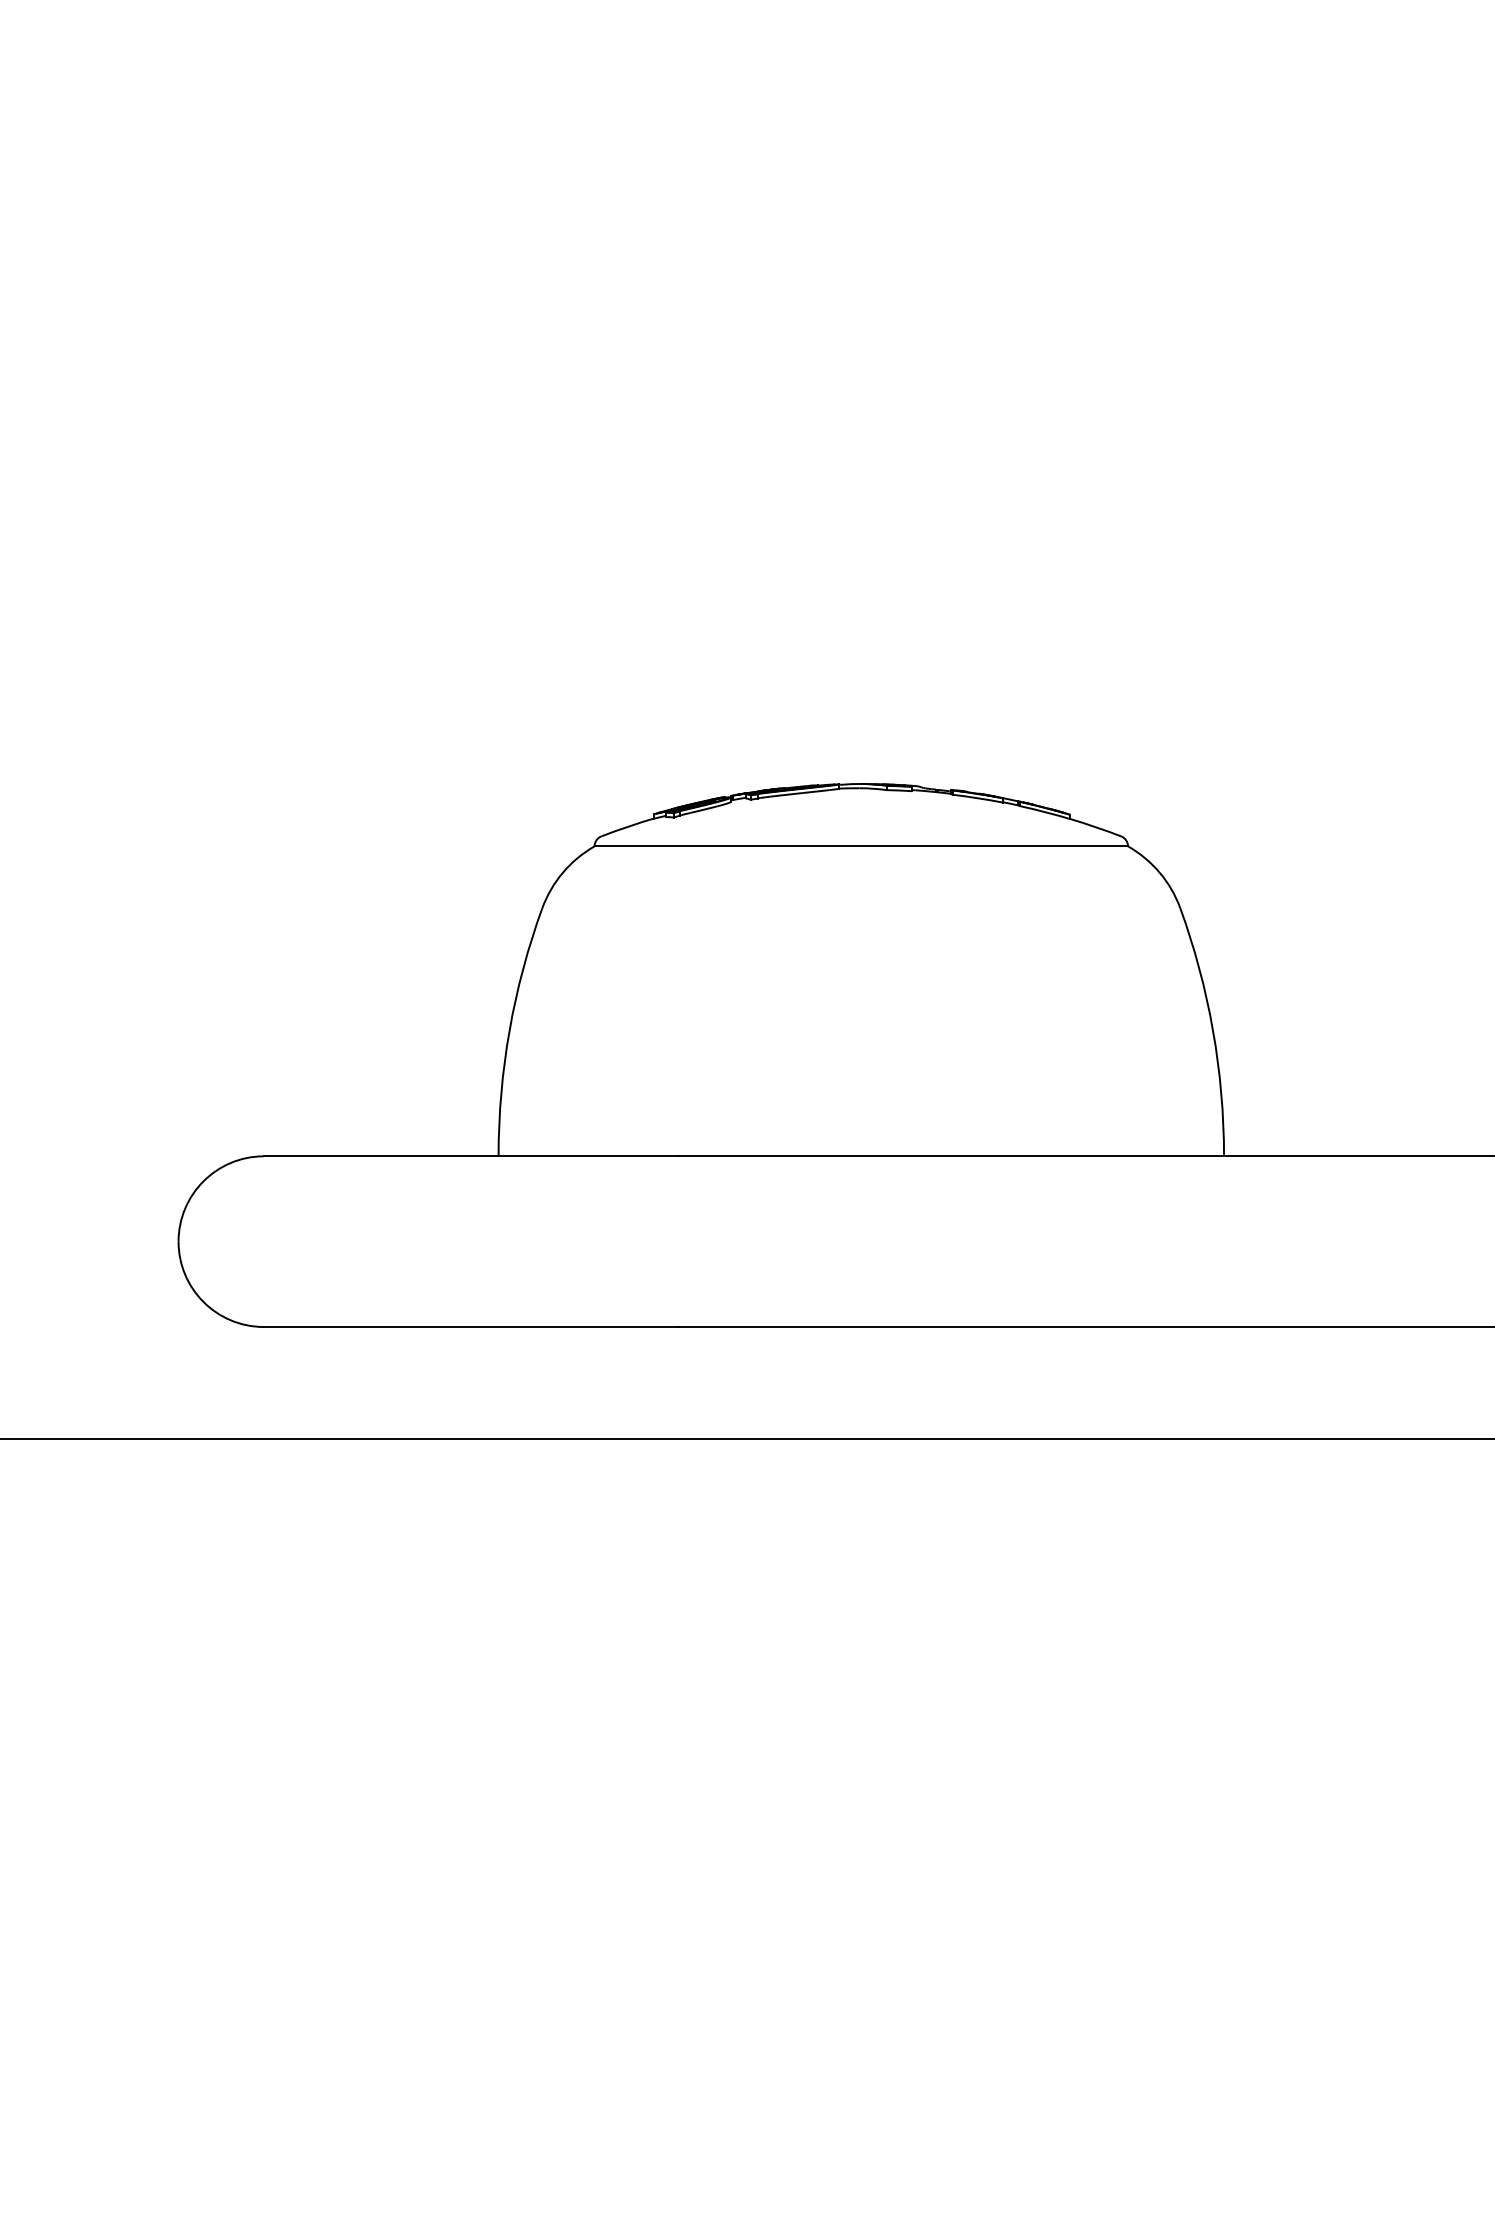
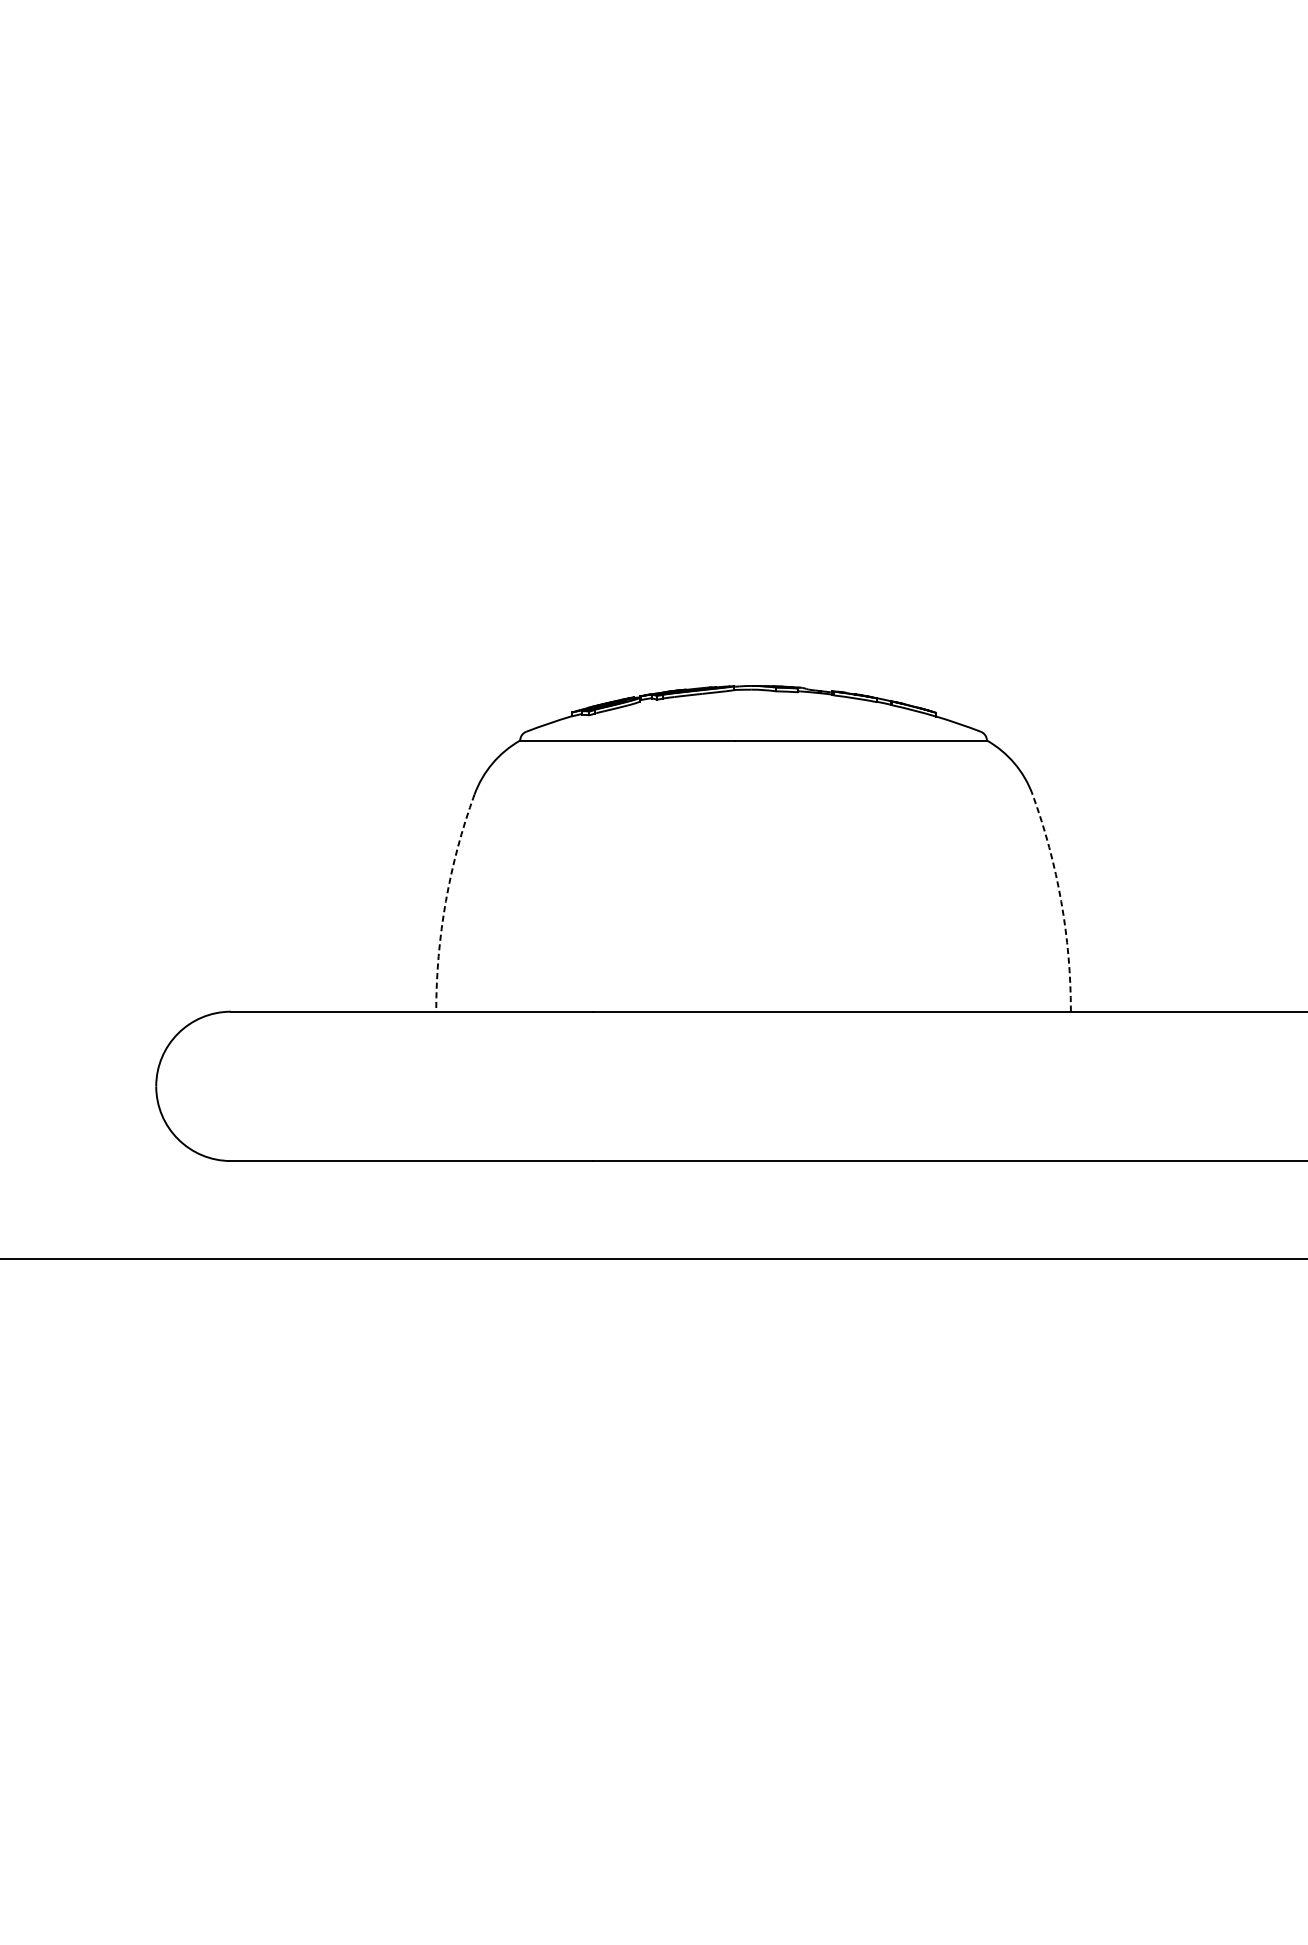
arc: (509, 1030) -> (445, 901), solid -> dashed
arc: (1213, 1030) -> (1061, 901), solid -> dashed

